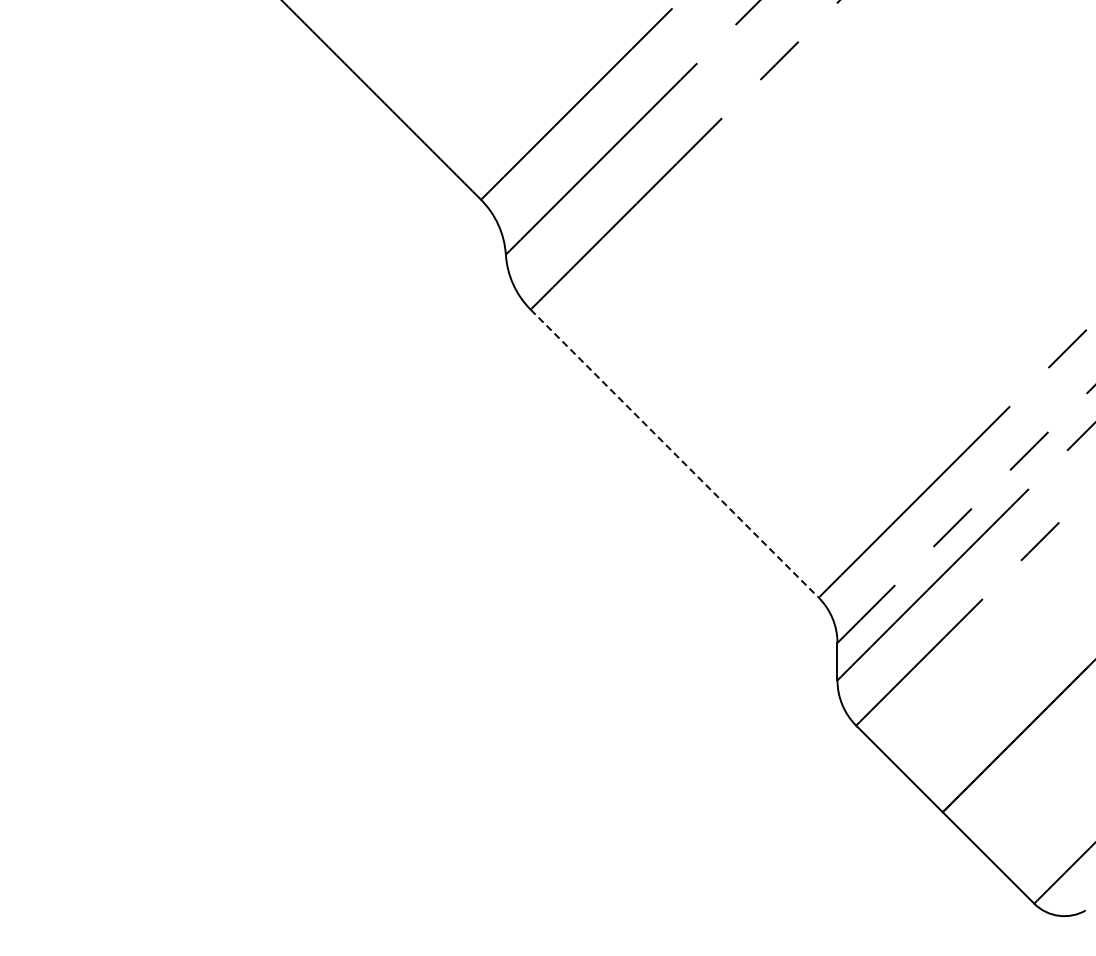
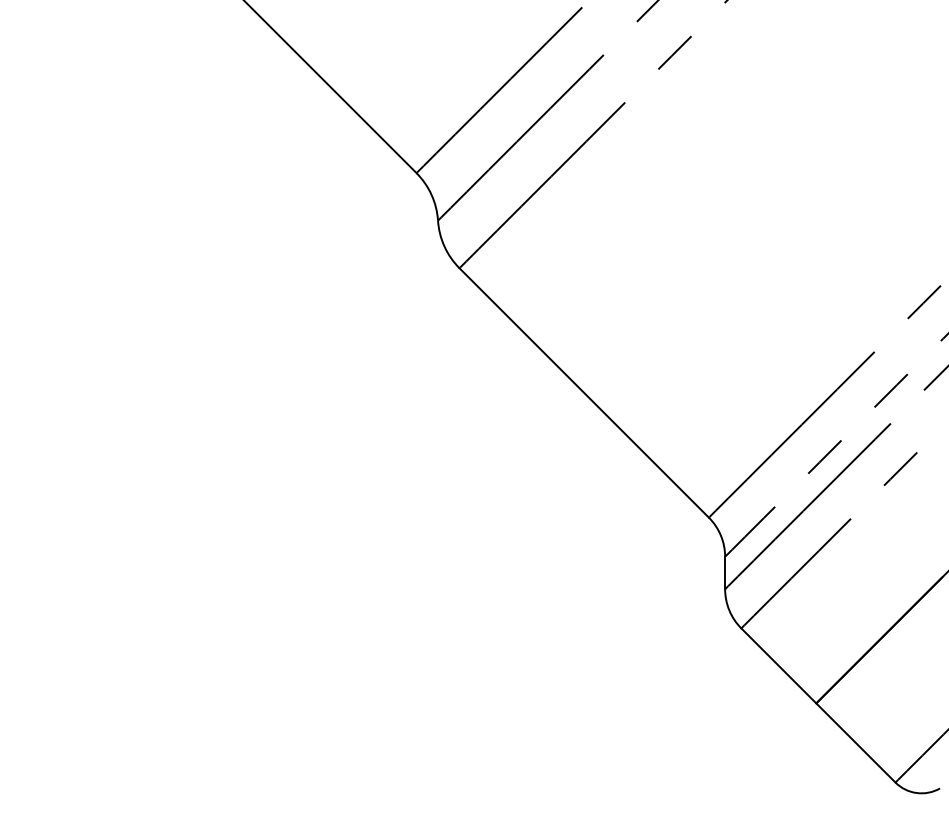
line: (674, 453) -> (584, 392), dashed -> solid

